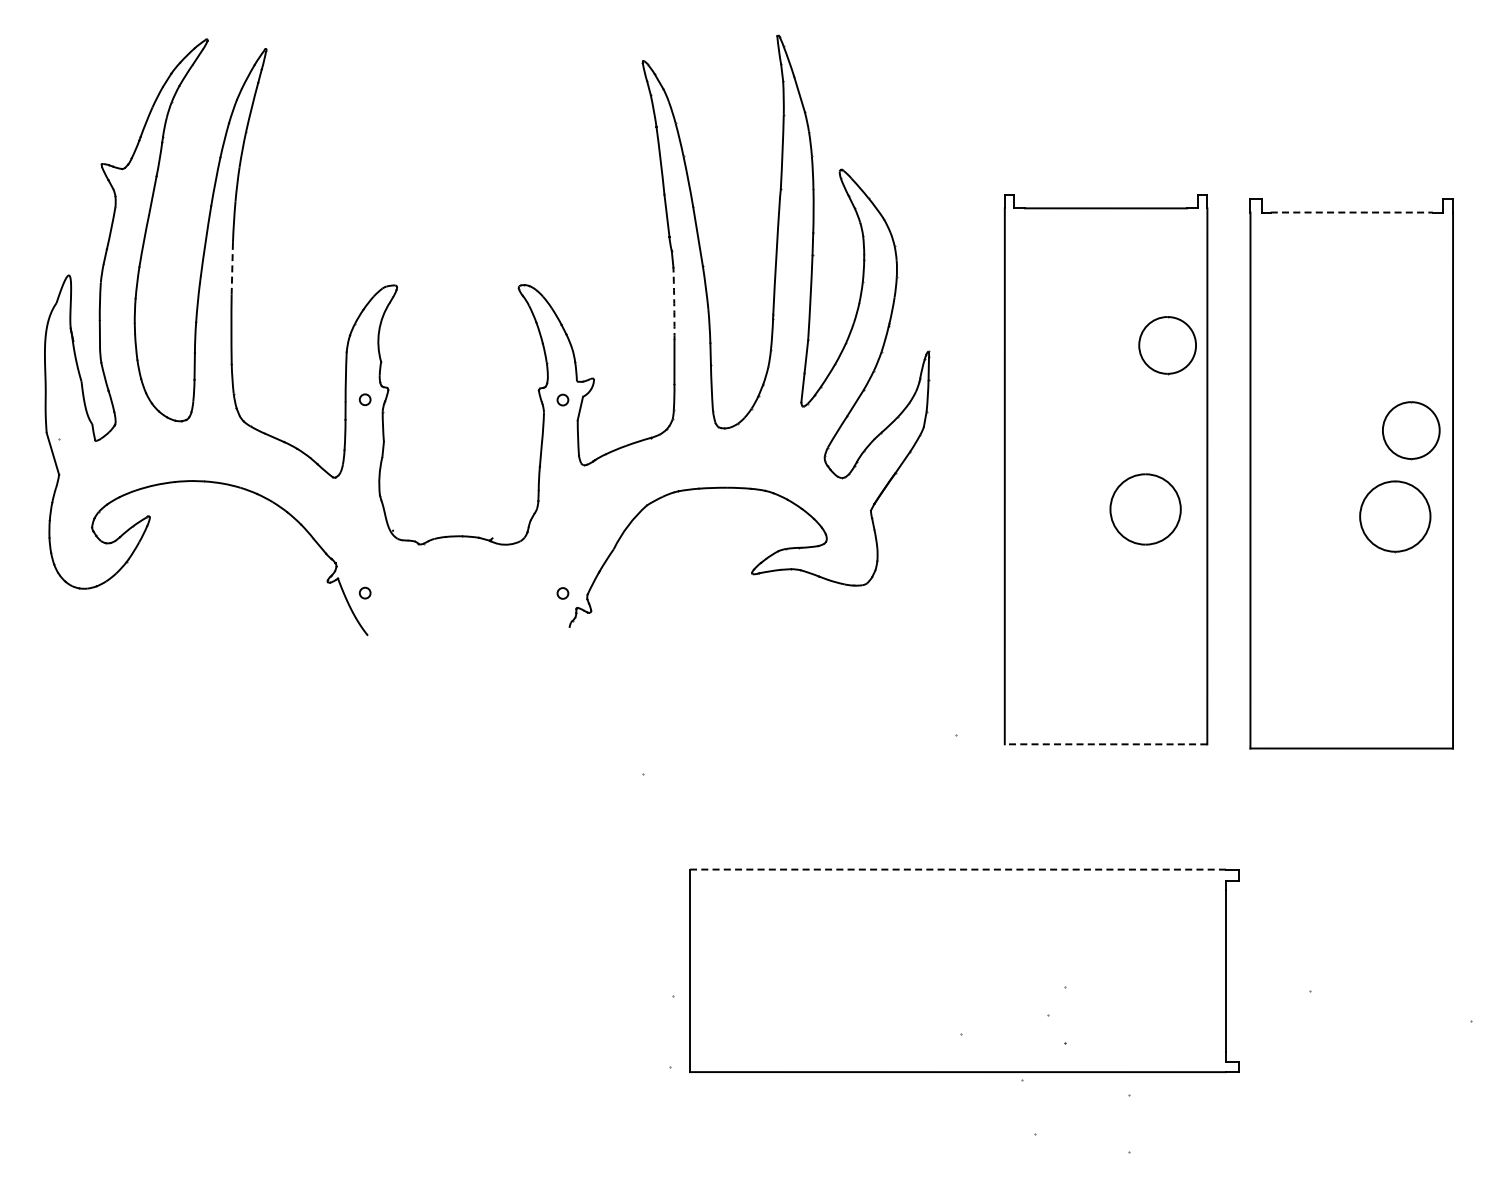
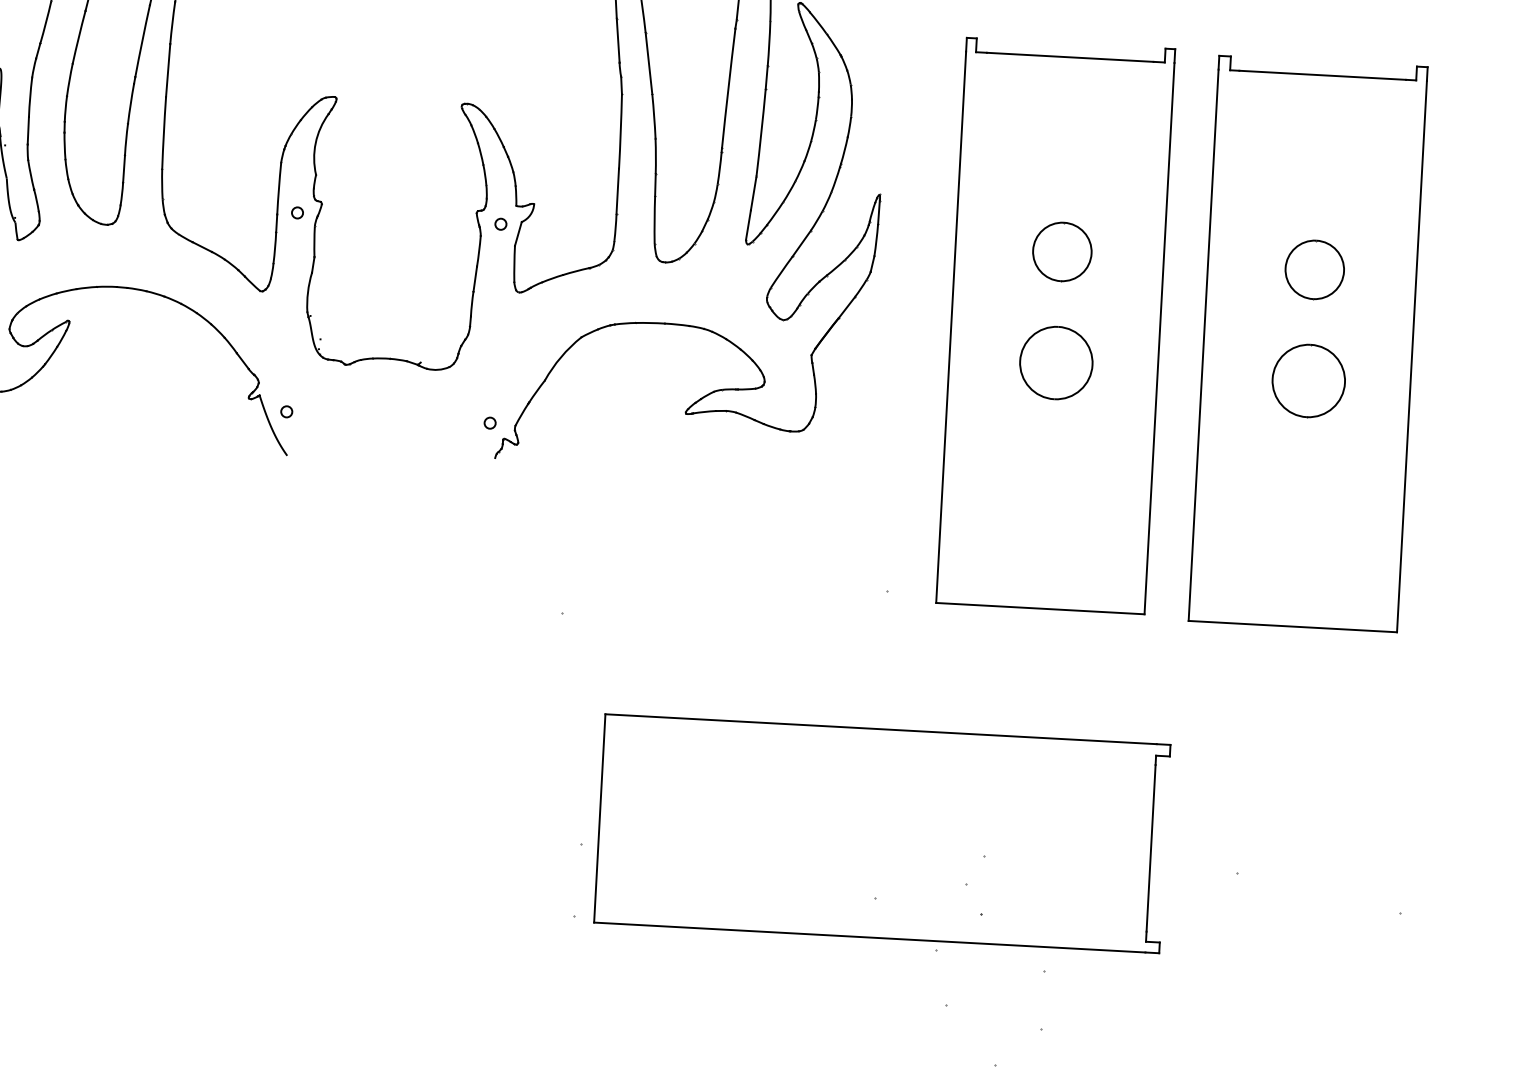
line: (1352, 212) -> (1323, 75), dashed -> solid
line: (232, 268) -> (168, 70), dashed -> solid
arc: (674, 303) -> (621, 131), dashed -> solid
part: (1167, 345) -> (1062, 252), moved
part: (1411, 430) -> (1315, 269), moved
part: (1145, 509) -> (1056, 363), moved
part: (1395, 516) -> (1309, 380), moved
line: (1105, 744) -> (1039, 608), dashed -> solid
line: (957, 869) -> (880, 729), dashed -> solid

